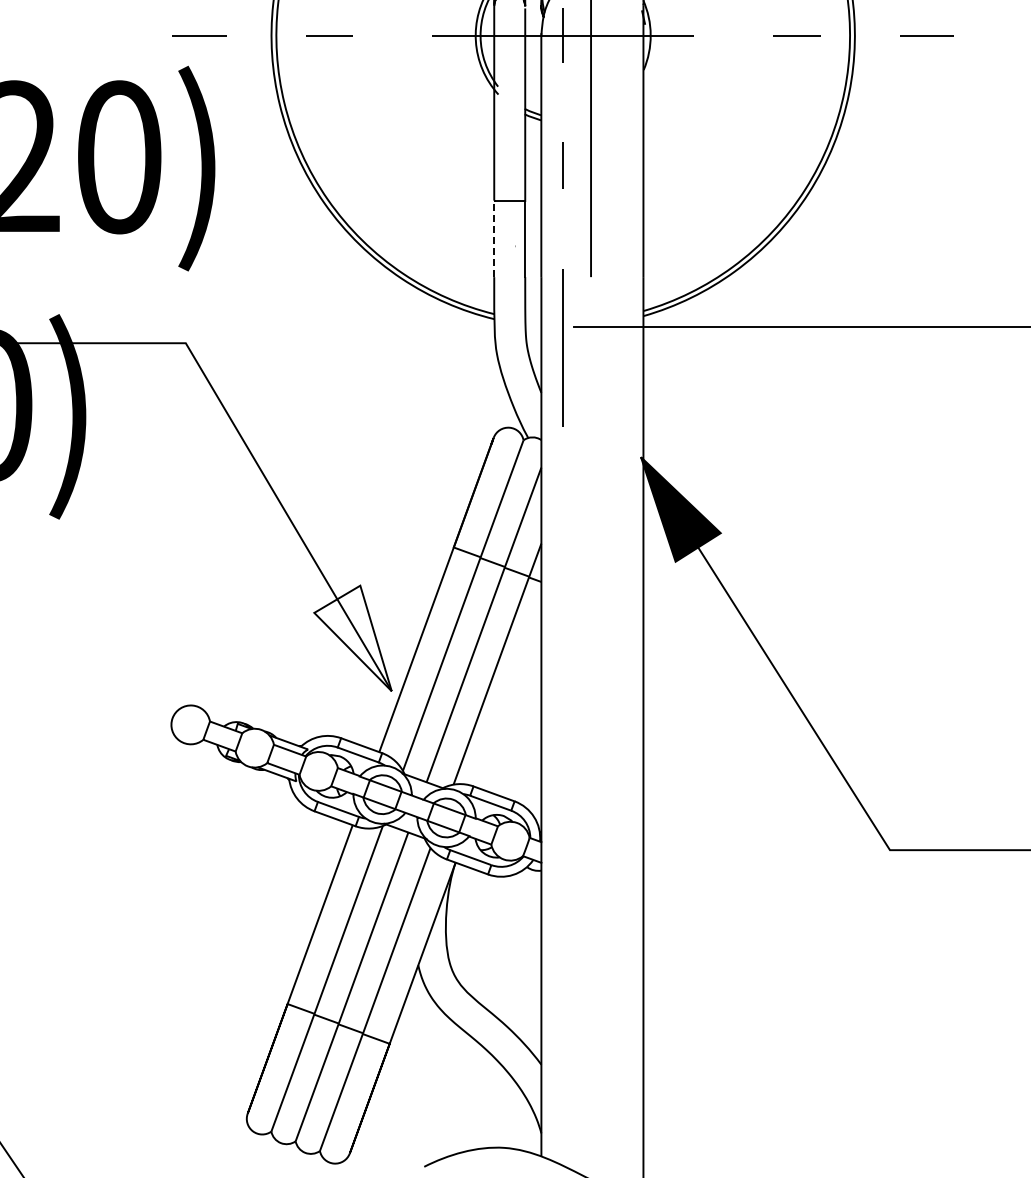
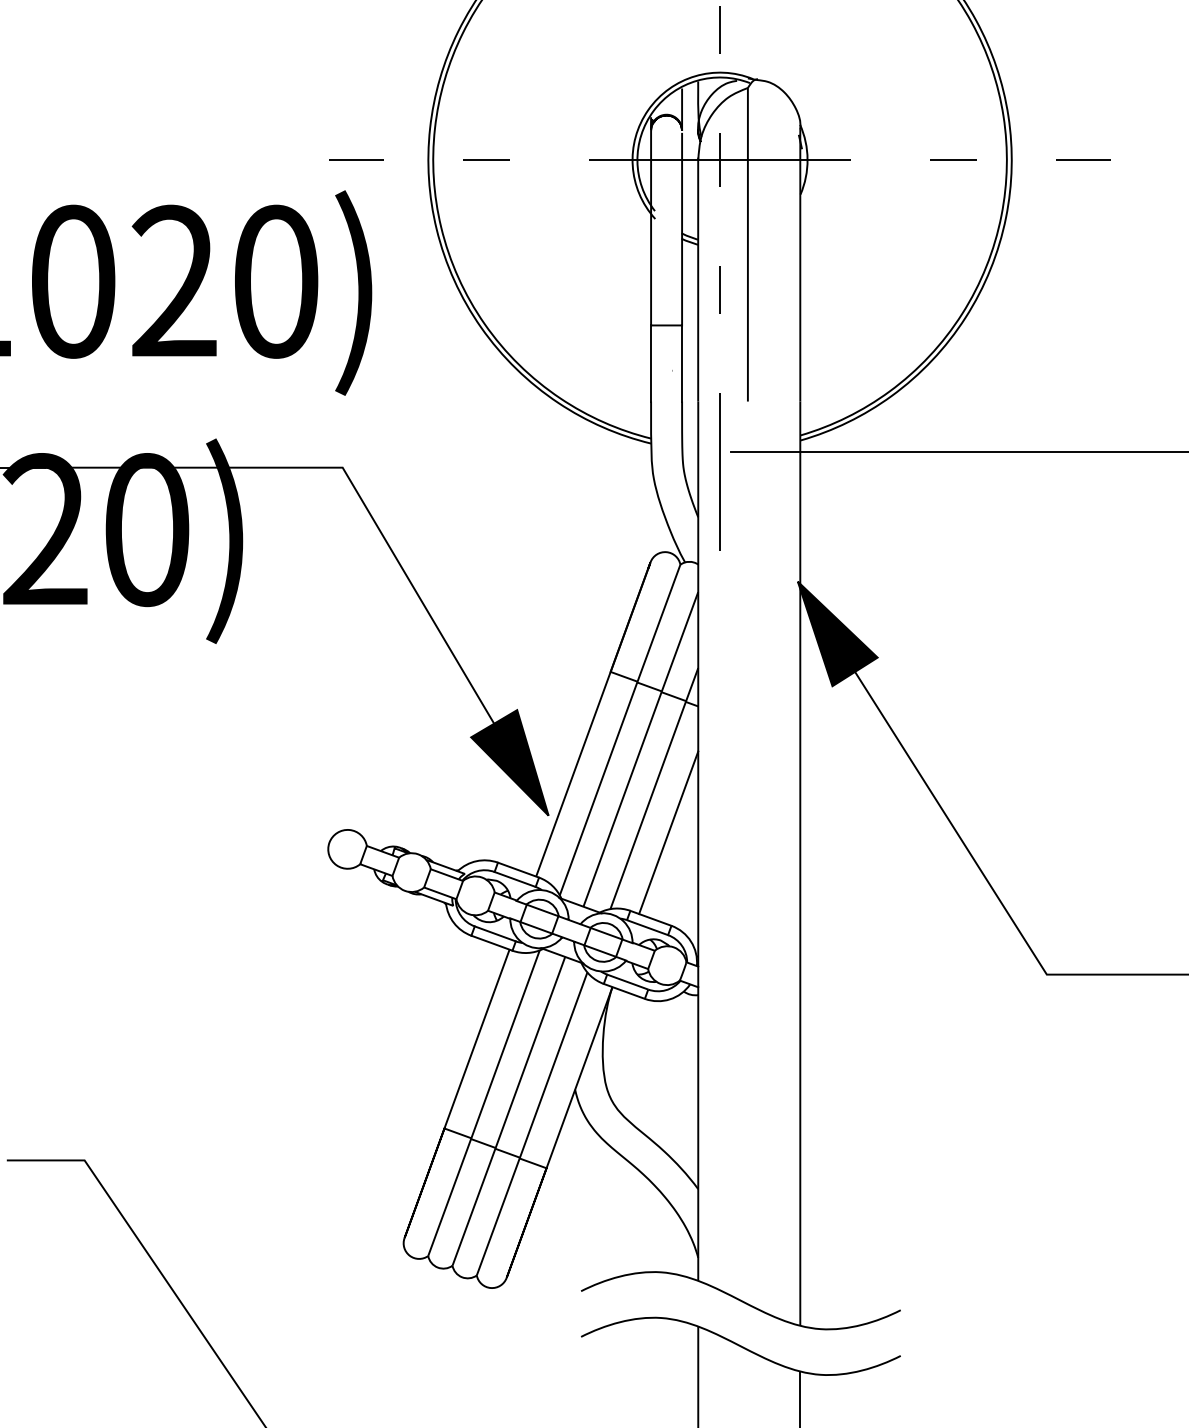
line: (494, 239) -> (651, 363), dashed -> solid
fill: (352, 638) -> (509, 762), added
line: (511, 708) -> (668, 832), added

